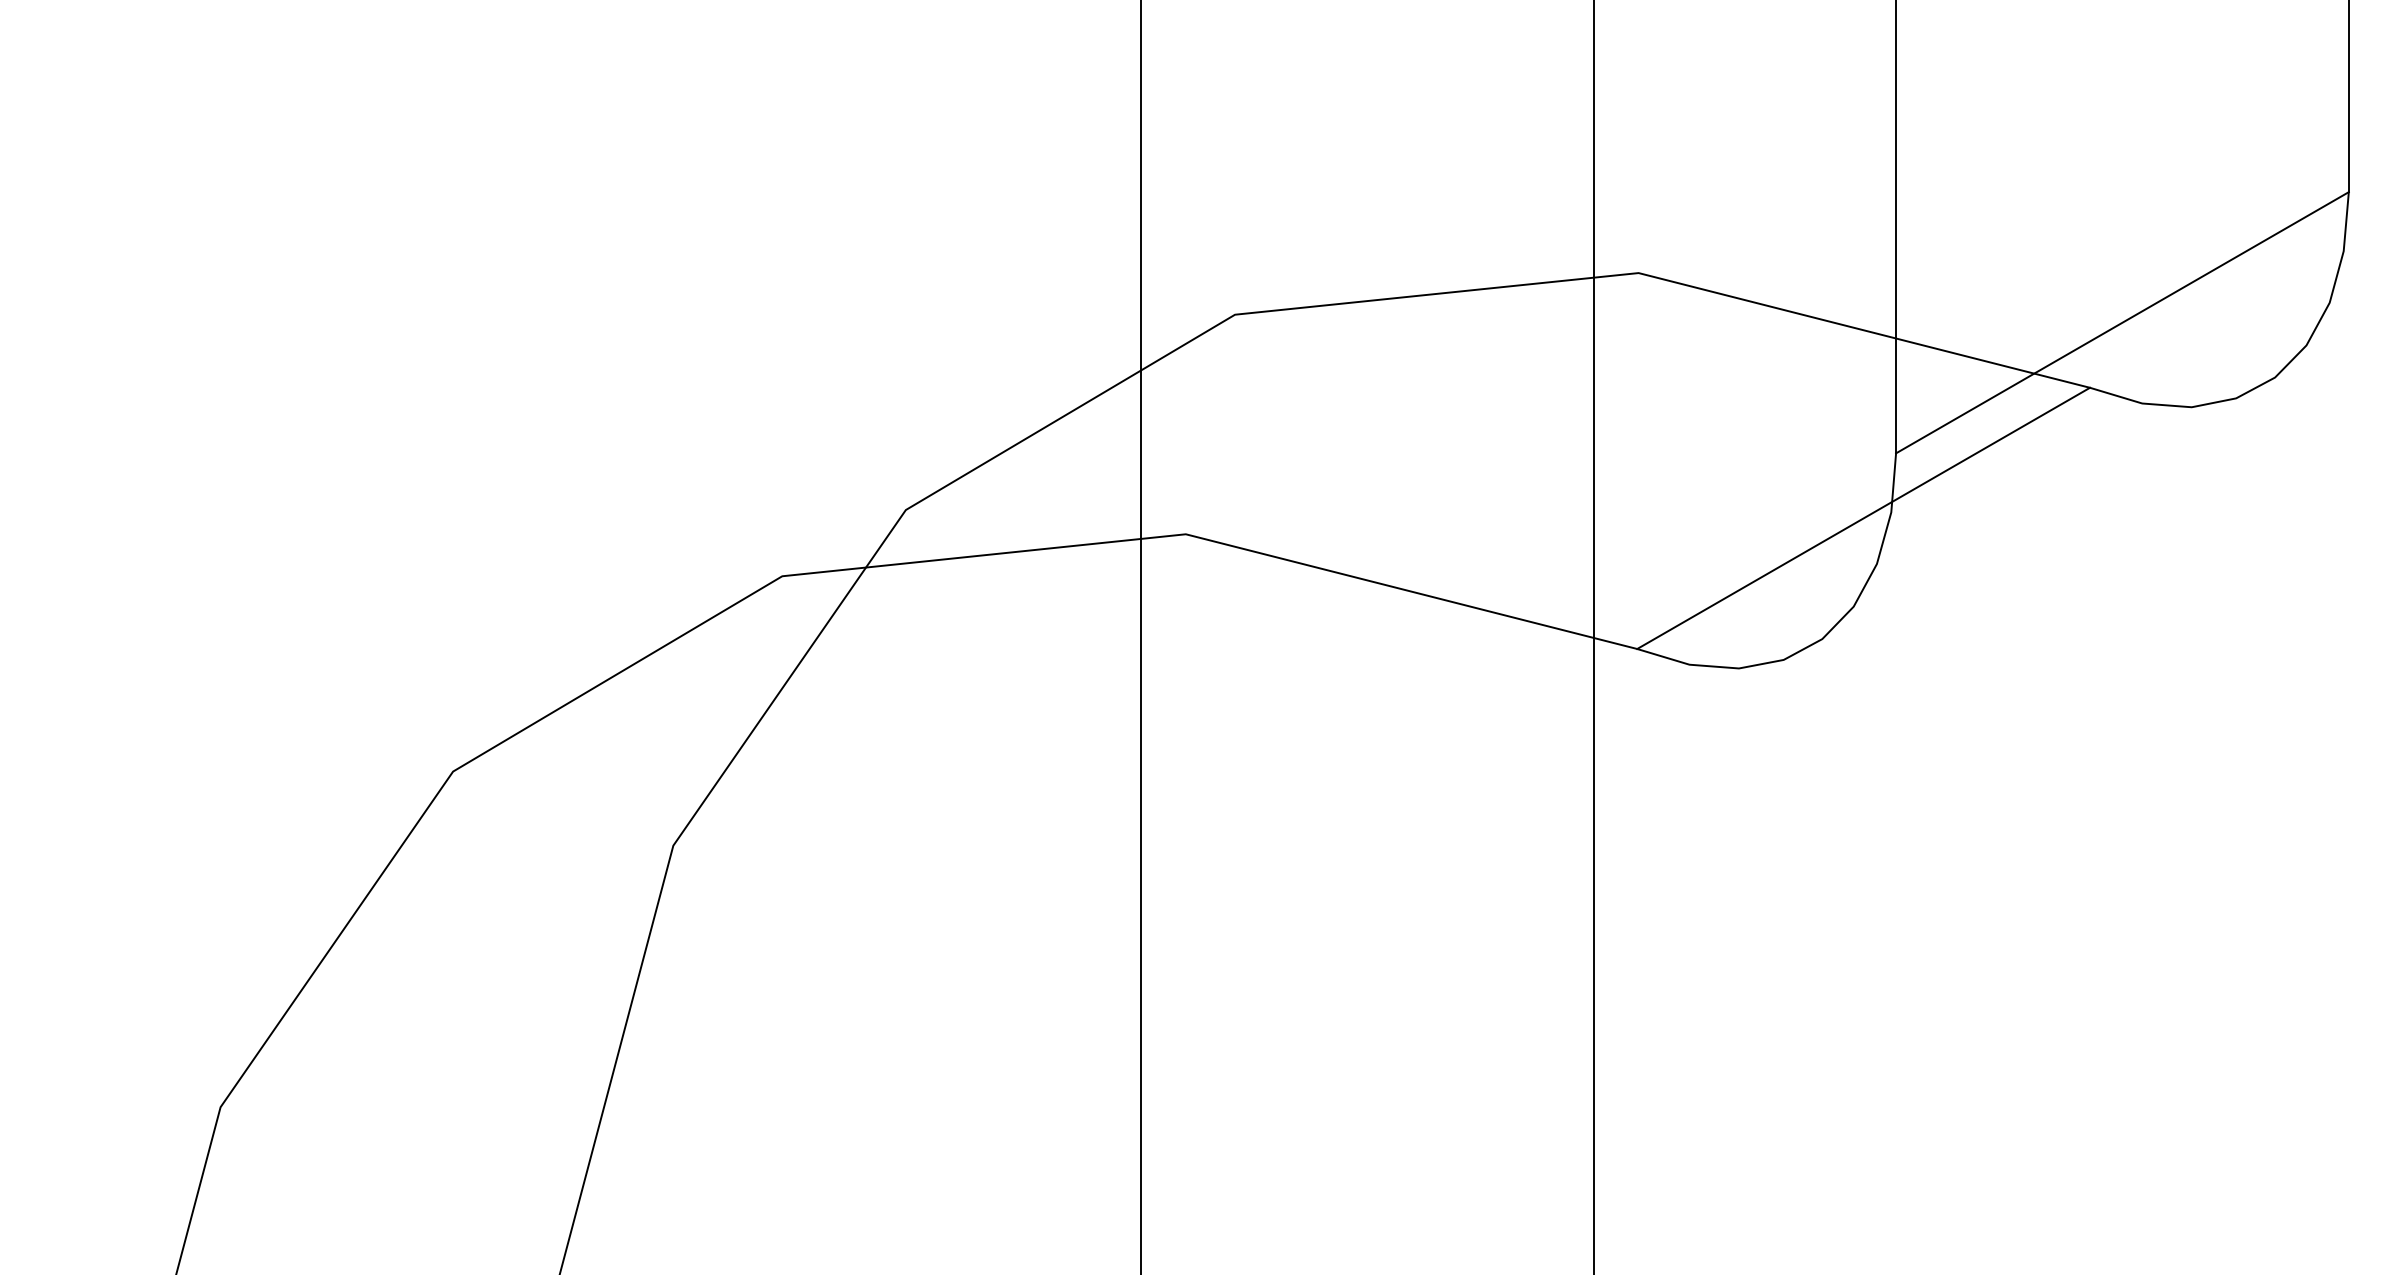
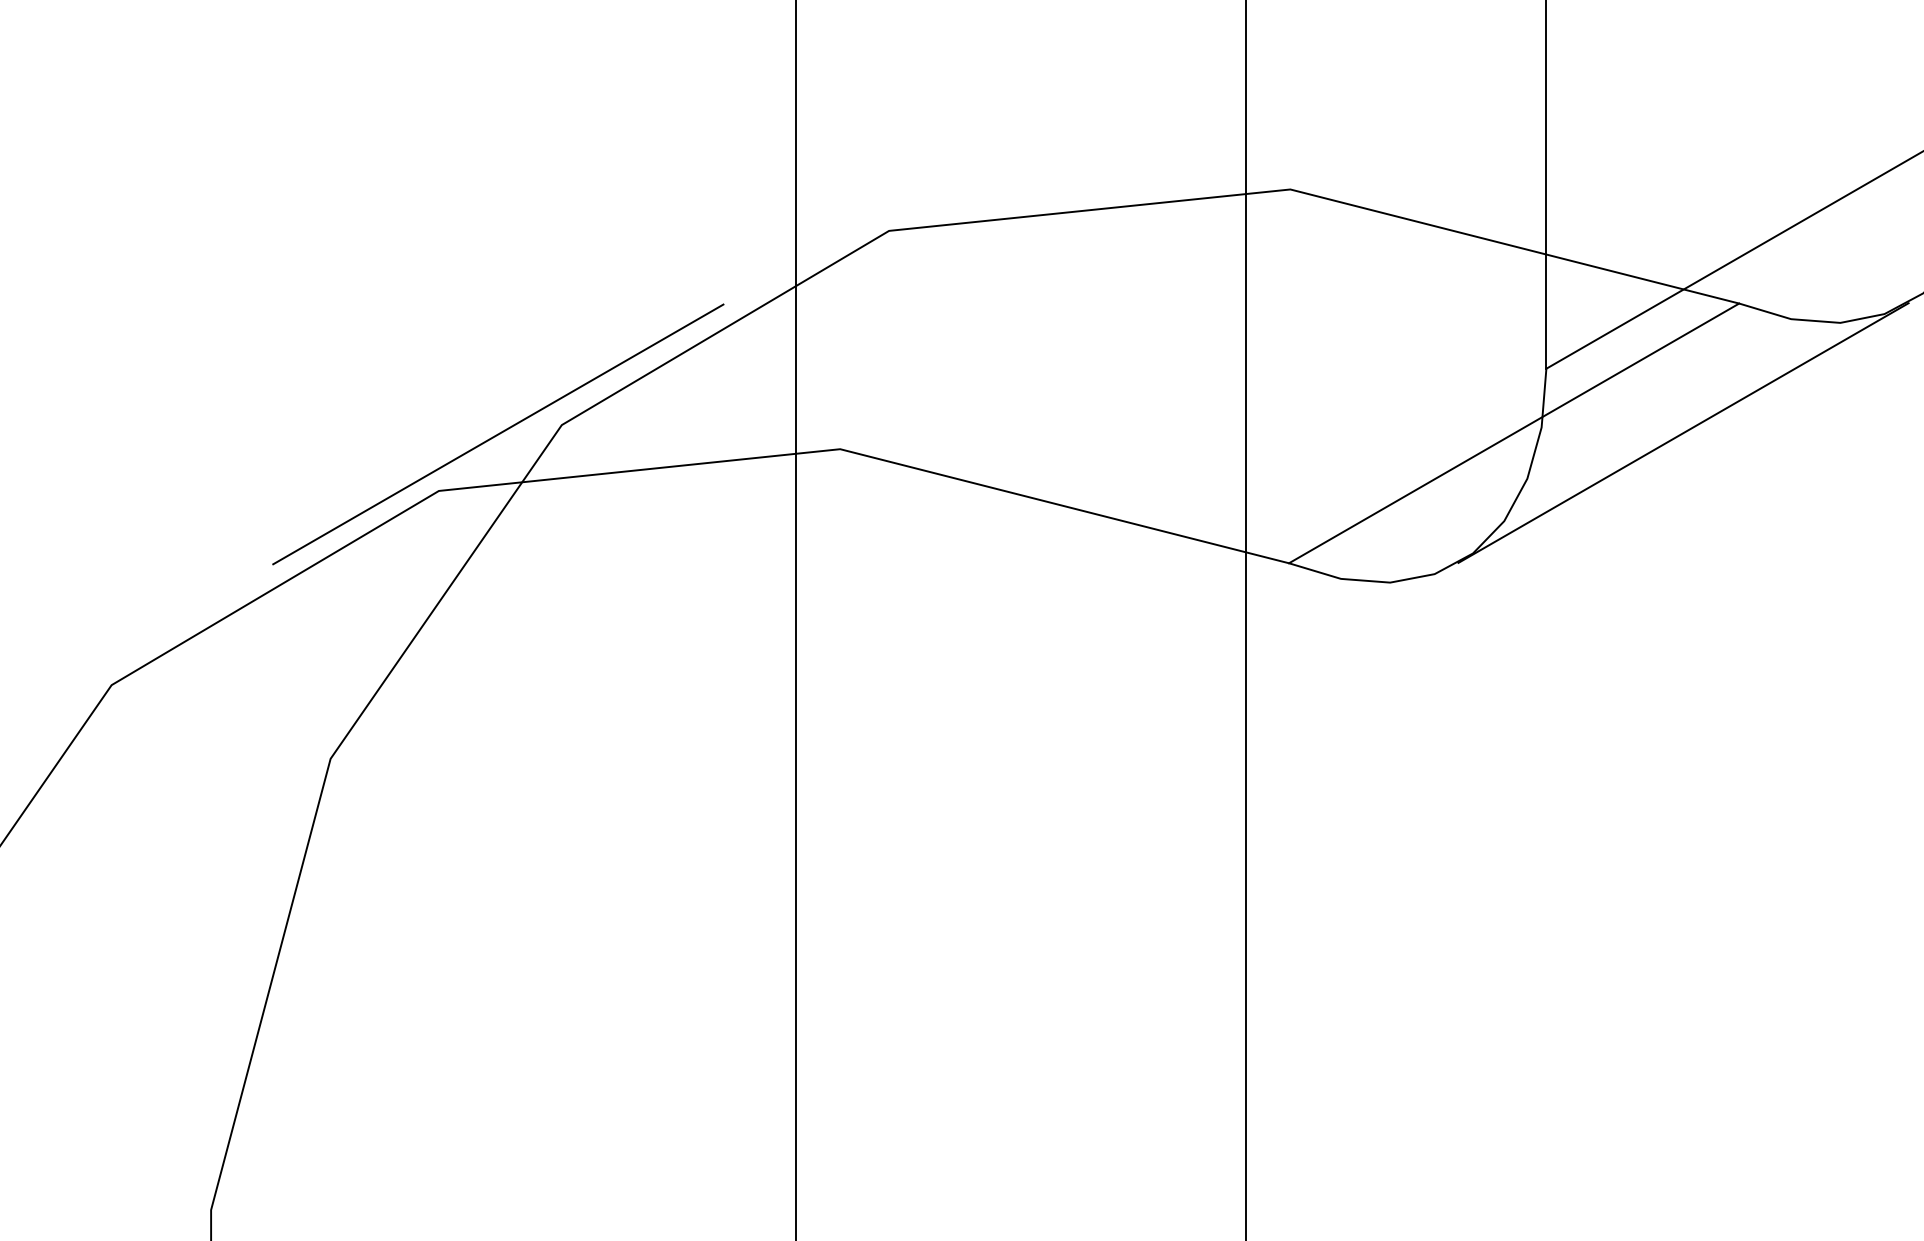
line: (2033, 517) -> (1683, 432), added
line: (841, 519) -> (497, 434), added

